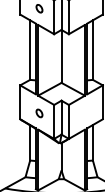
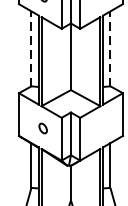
line: (30, 50) -> (31, 49), solid -> dashed
line: (92, 50) -> (109, 49), solid -> dashed

